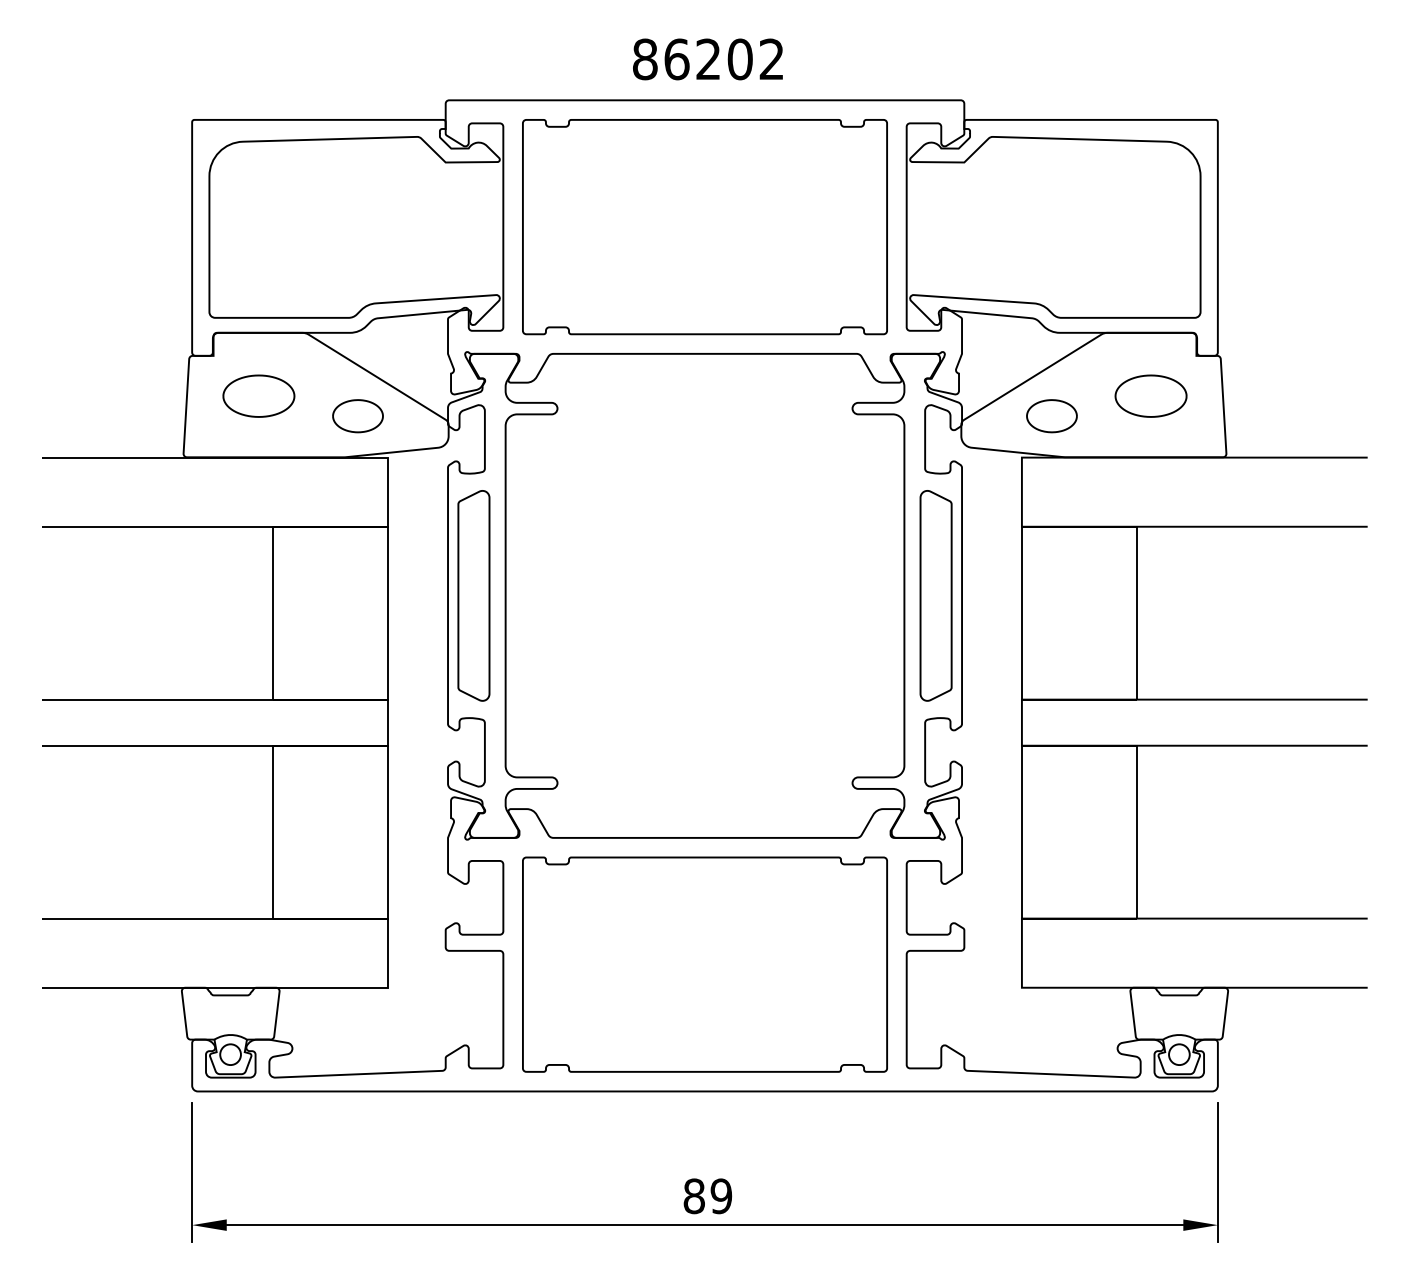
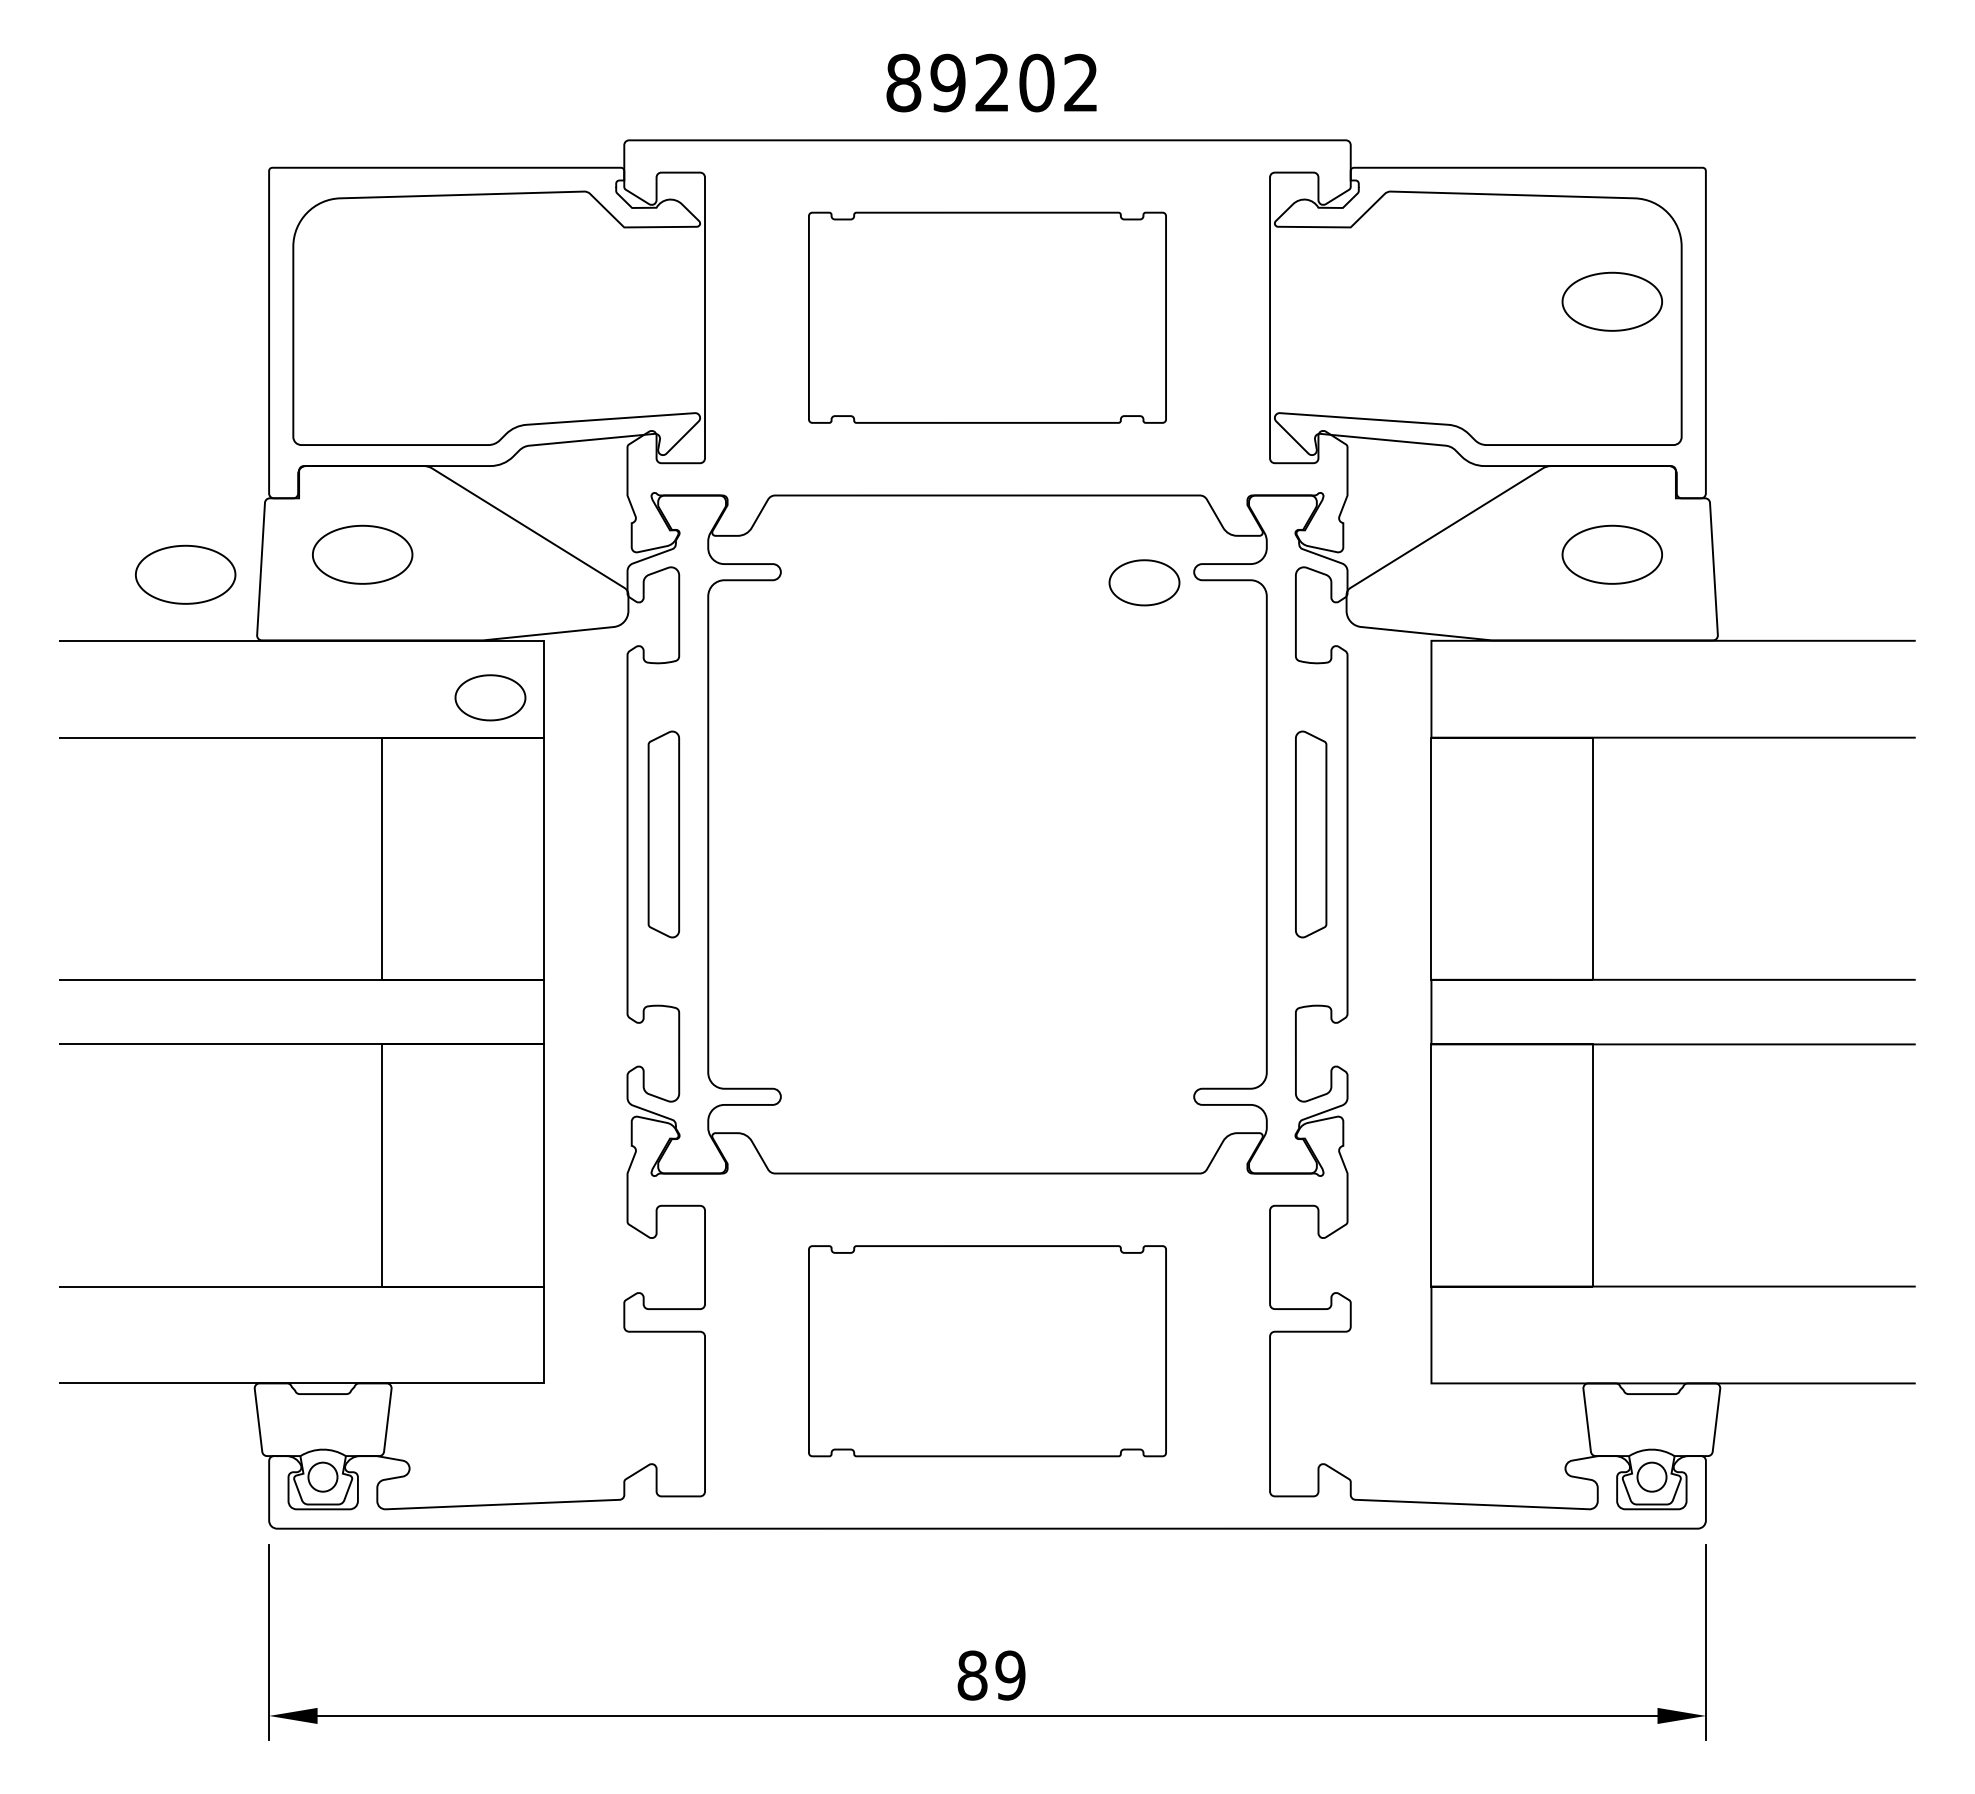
text: (677, 59) -> (948, 82), 86202 -> 89202
part: (1150, 215) -> (1611, 301), added
part: (705, 226) -> (987, 317), size x0.7
part: (132, 410) -> (185, 574), added
part: (358, 415) -> (490, 697), moved
part: (1051, 415) -> (1144, 582), moved
part: (473, 595) -> (663, 834), size x0.7
part: (935, 595) -> (1310, 834), size x0.7
part: (705, 964) -> (987, 1351), size x0.7

